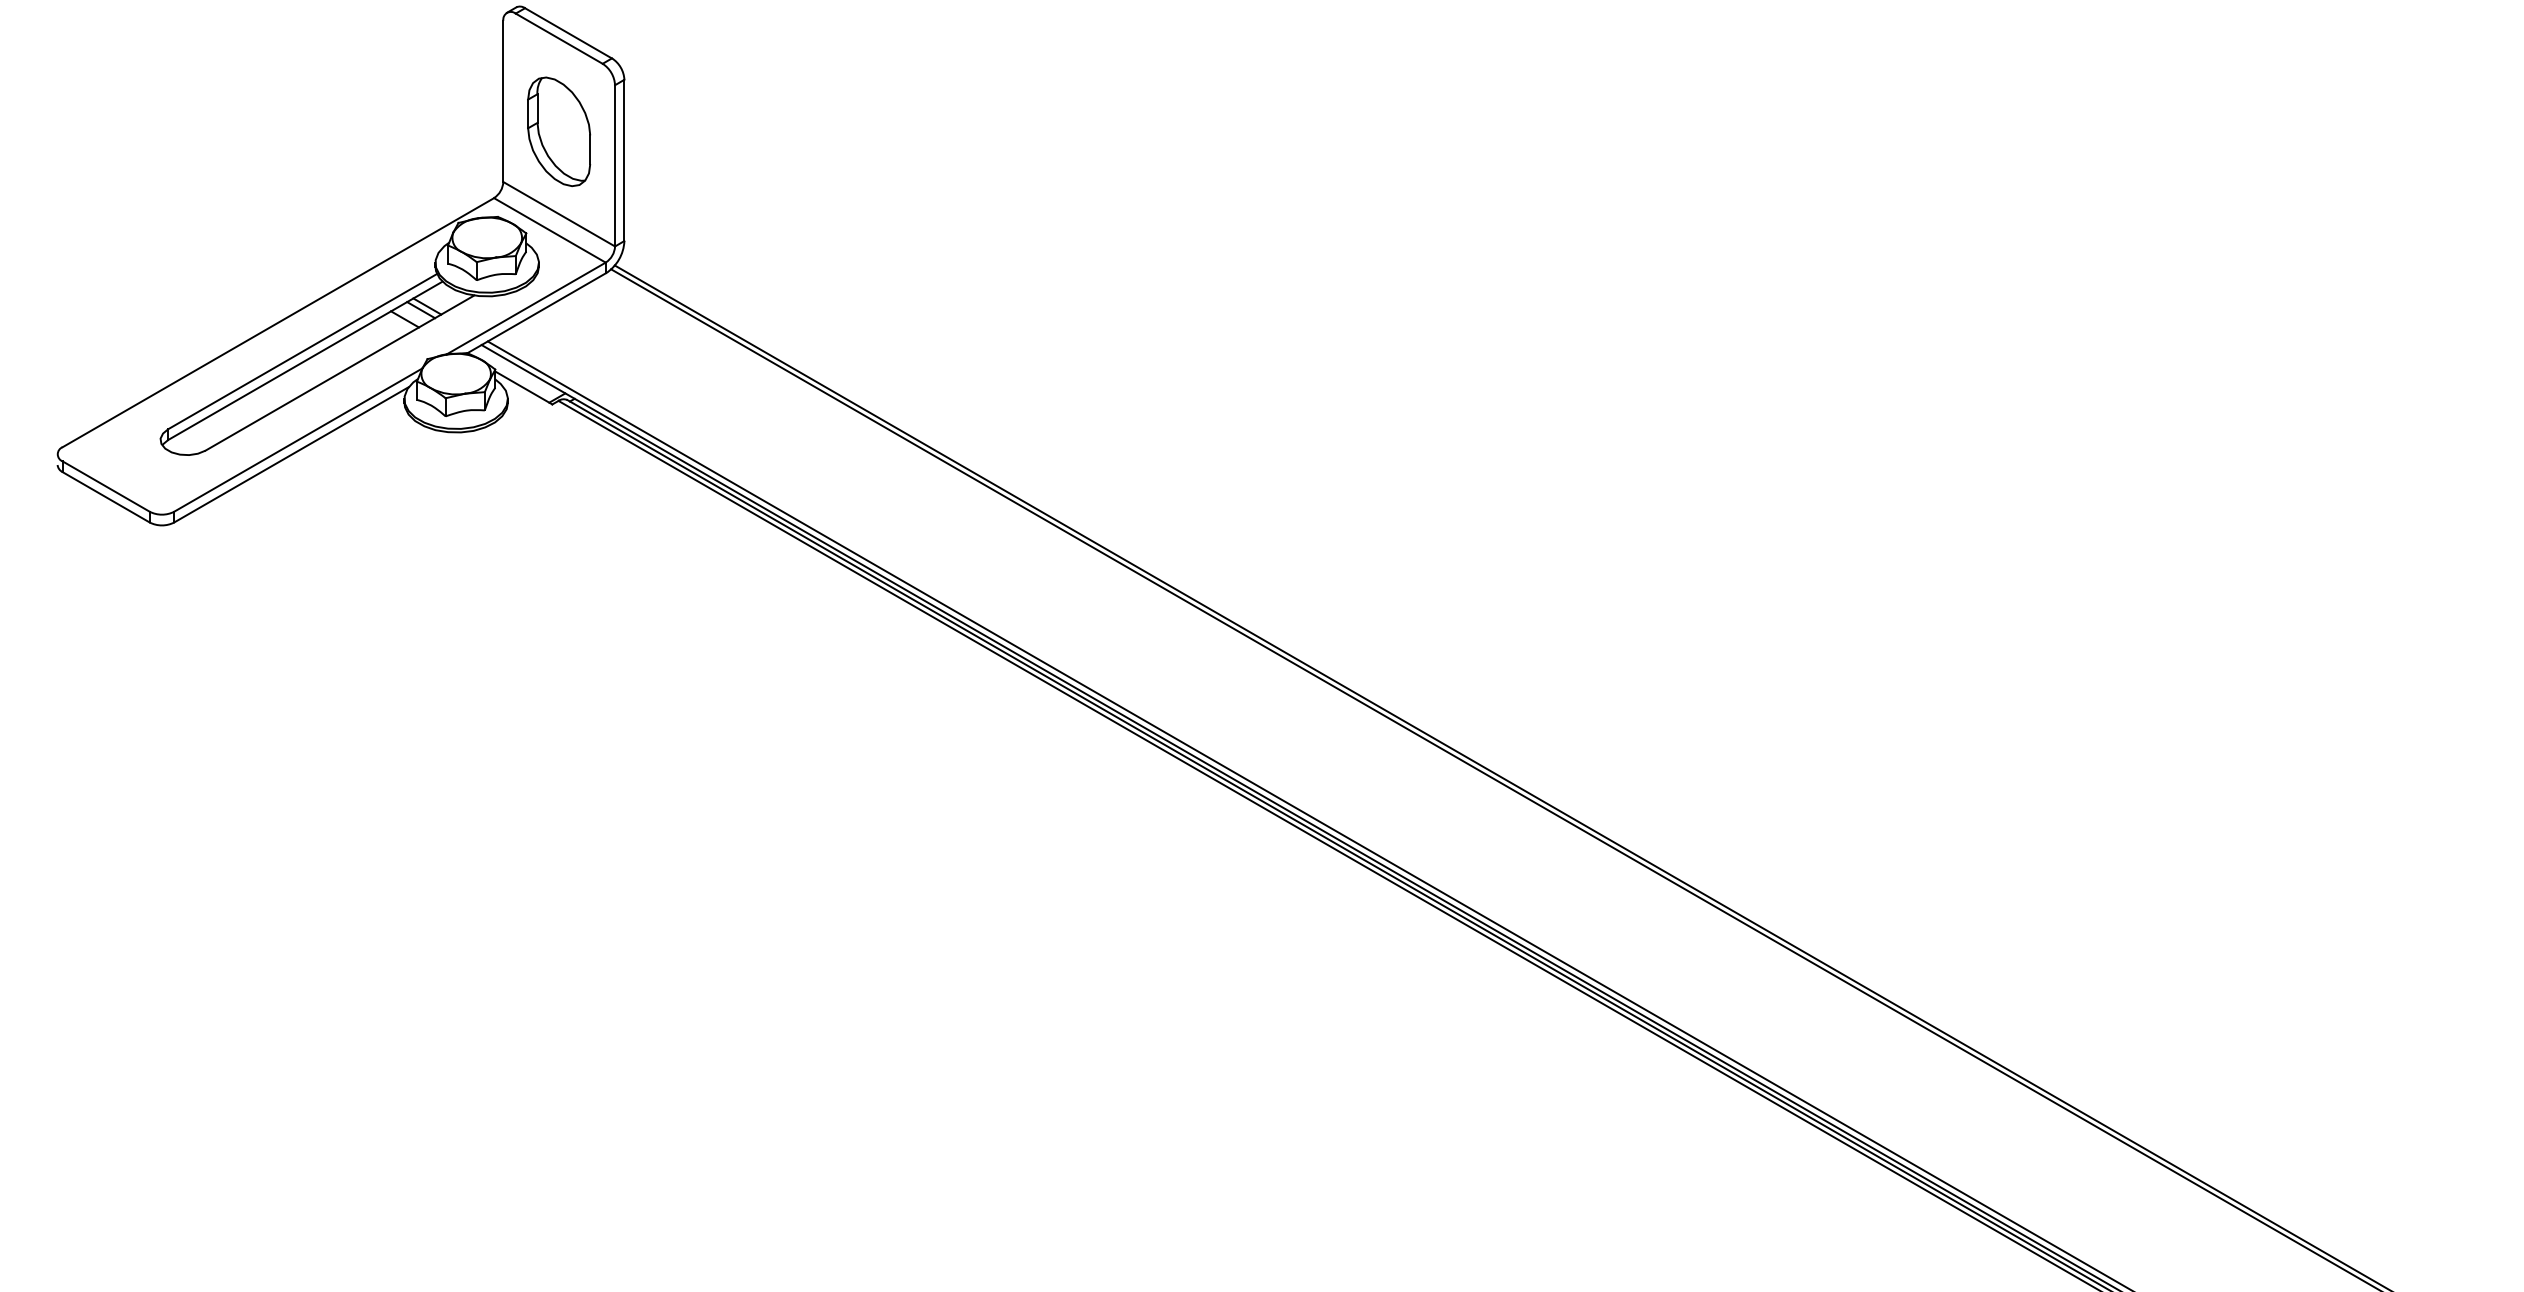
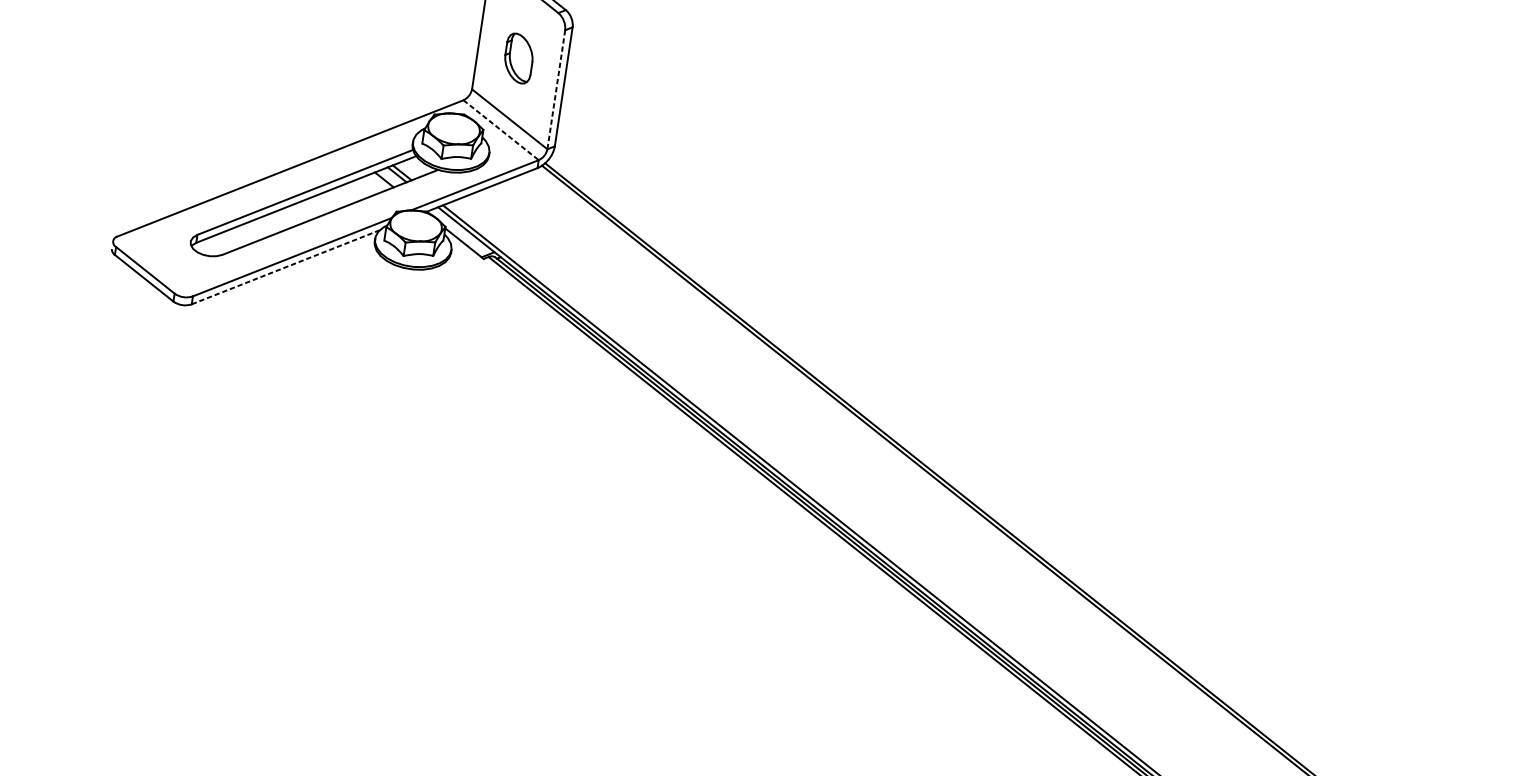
part: (559, 131) -> (519, 58), size x0.6
line: (615, 165) -> (556, 89), solid -> dashed
line: (550, 230) -> (501, 130), solid -> dashed
line: (292, 454) -> (286, 267), solid -> dashed

